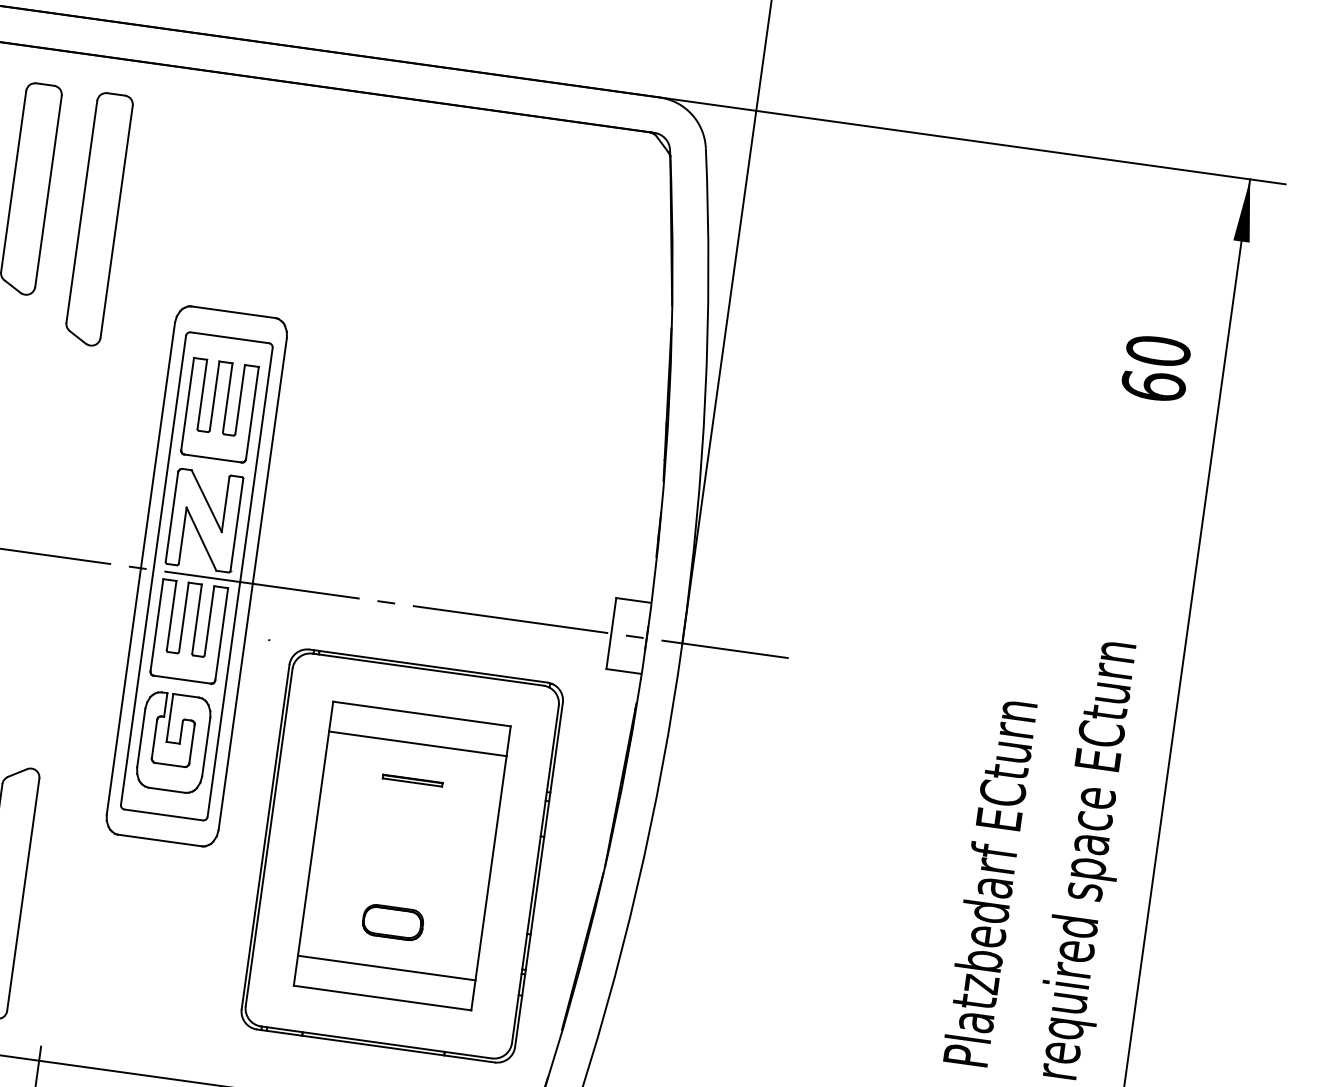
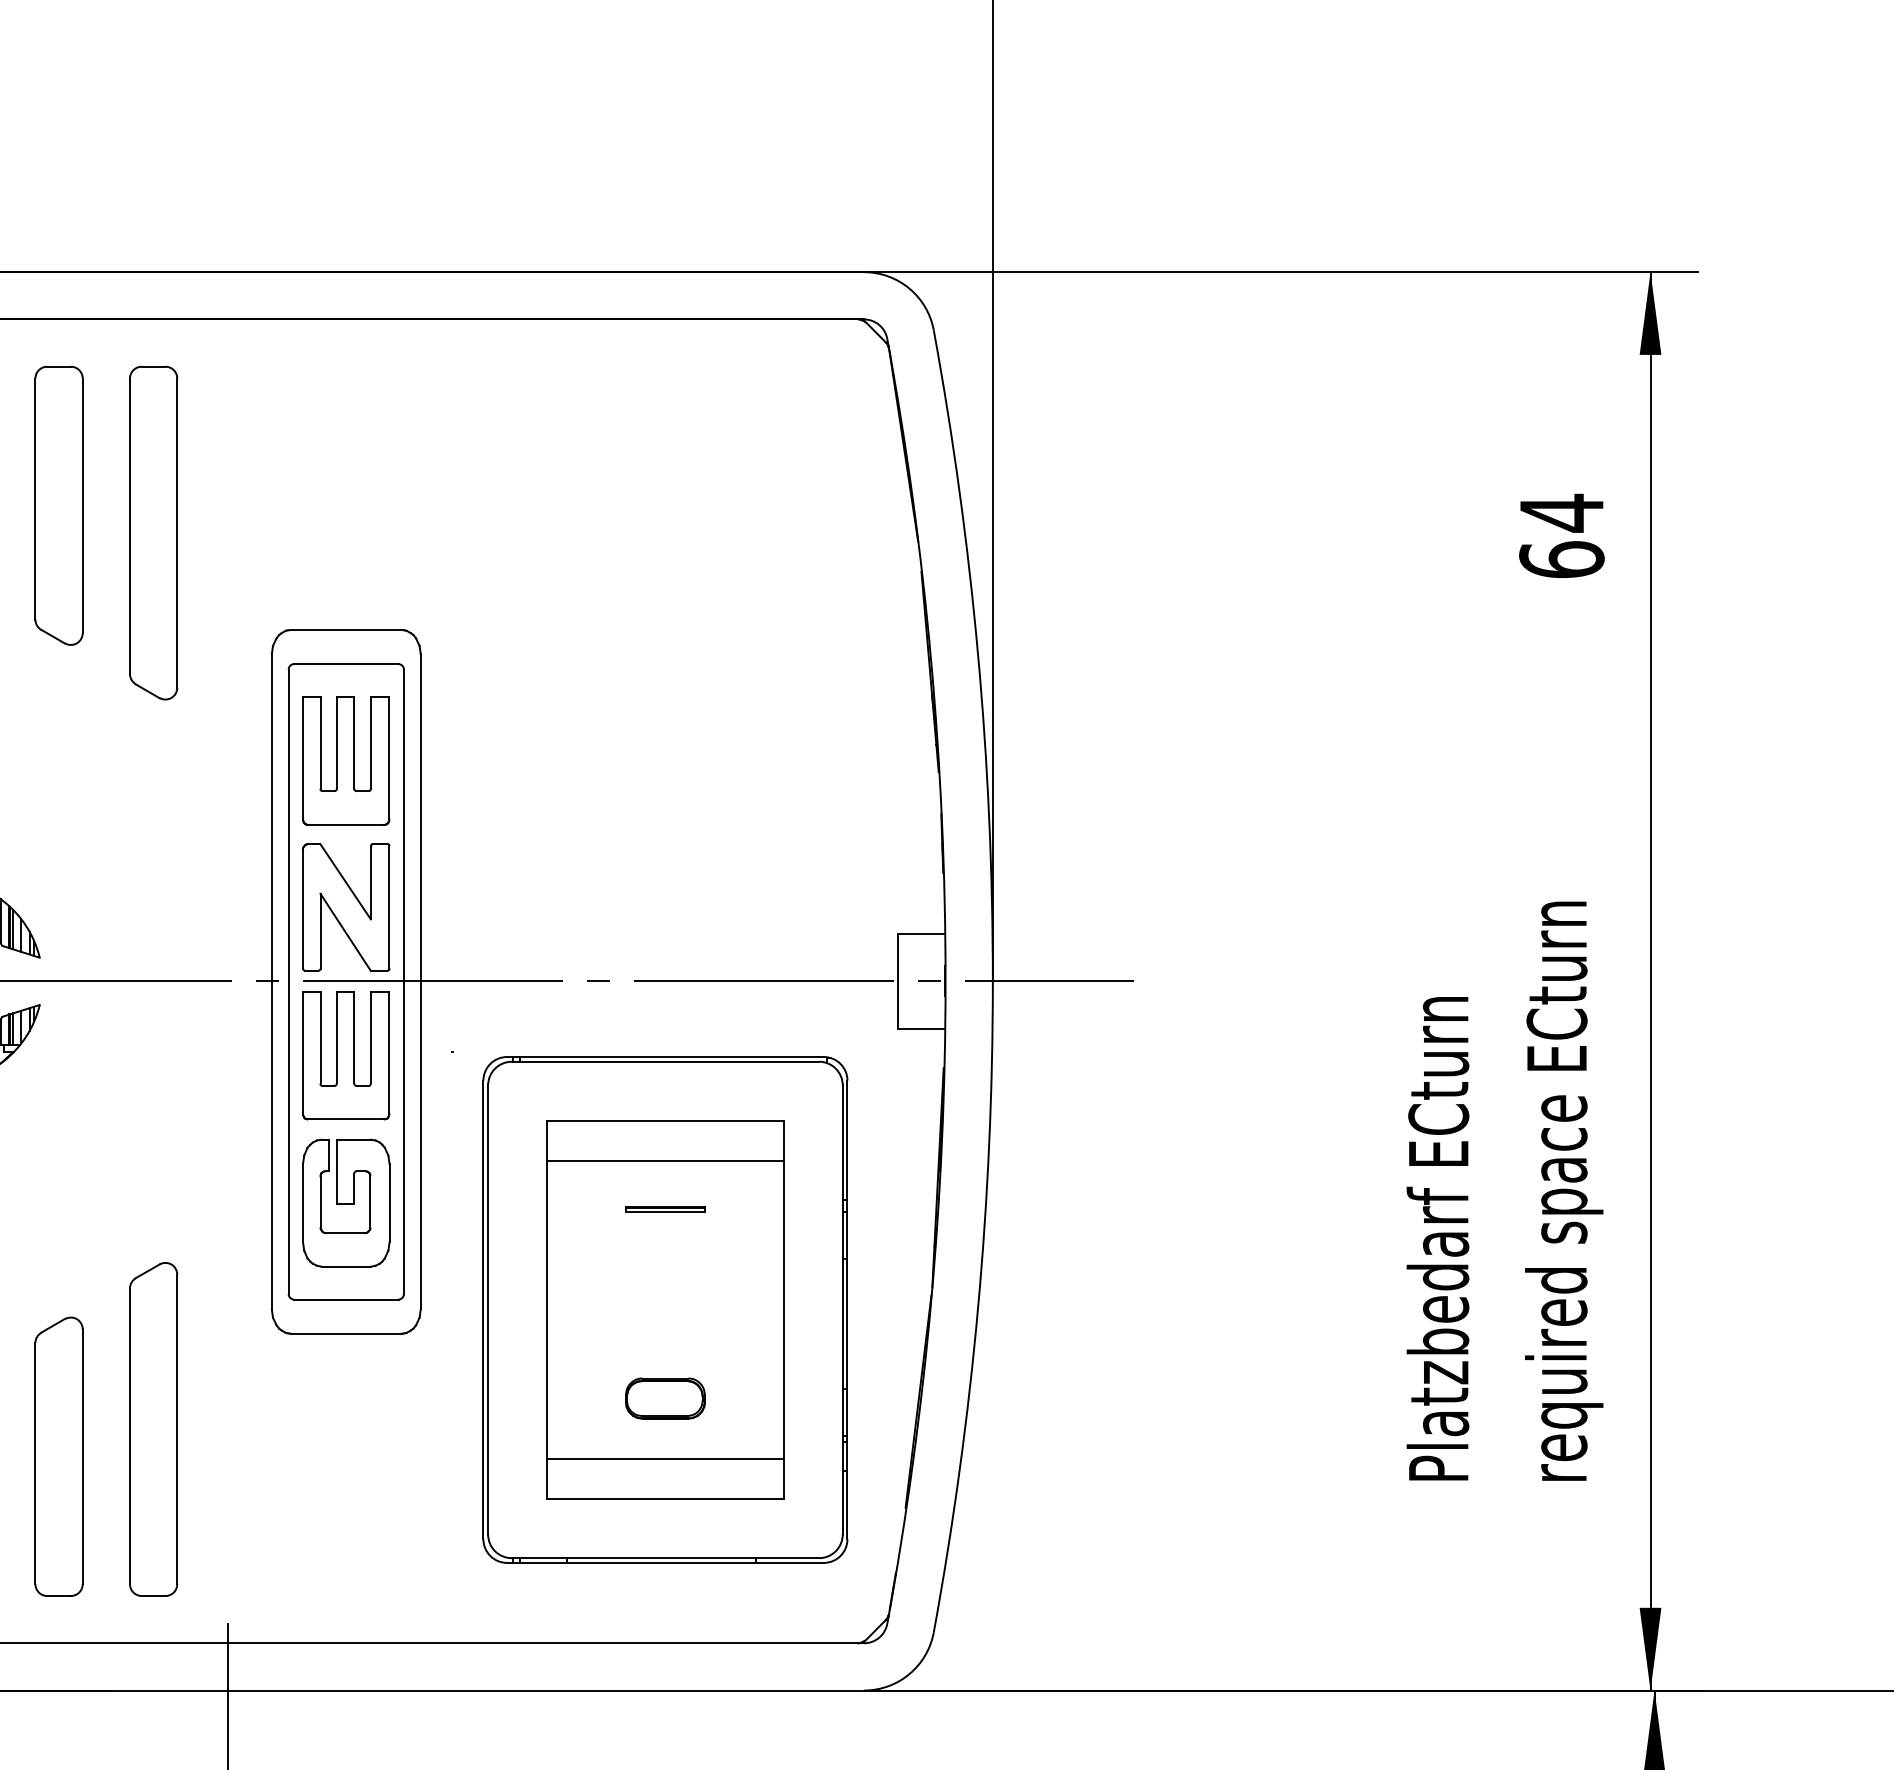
text: (1158, 350) -> (1561, 512), 60 -> 64

